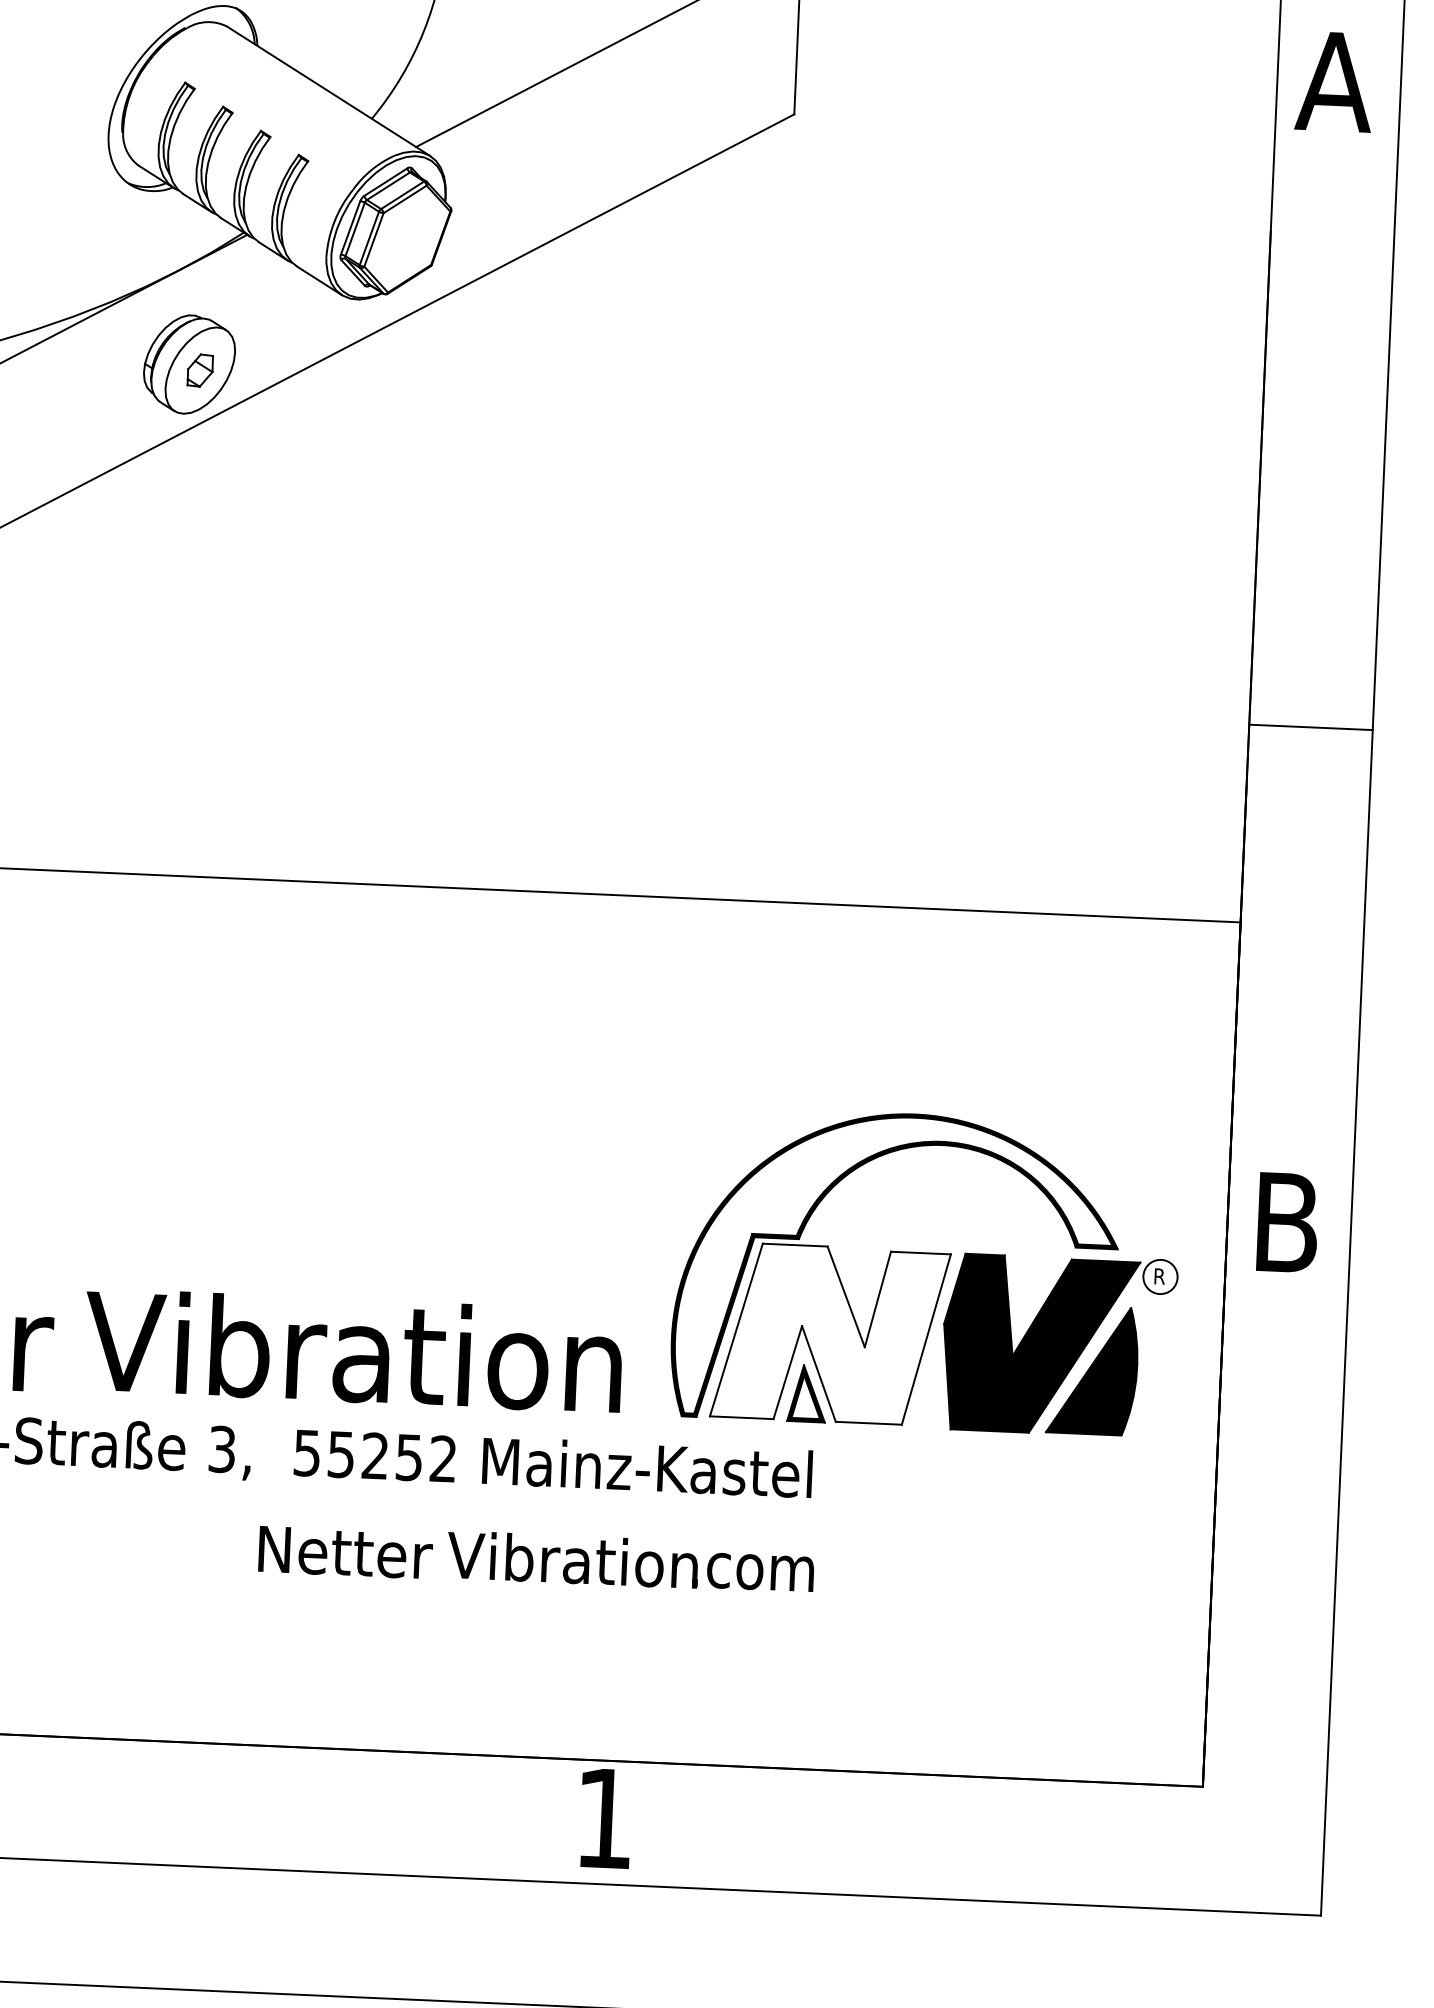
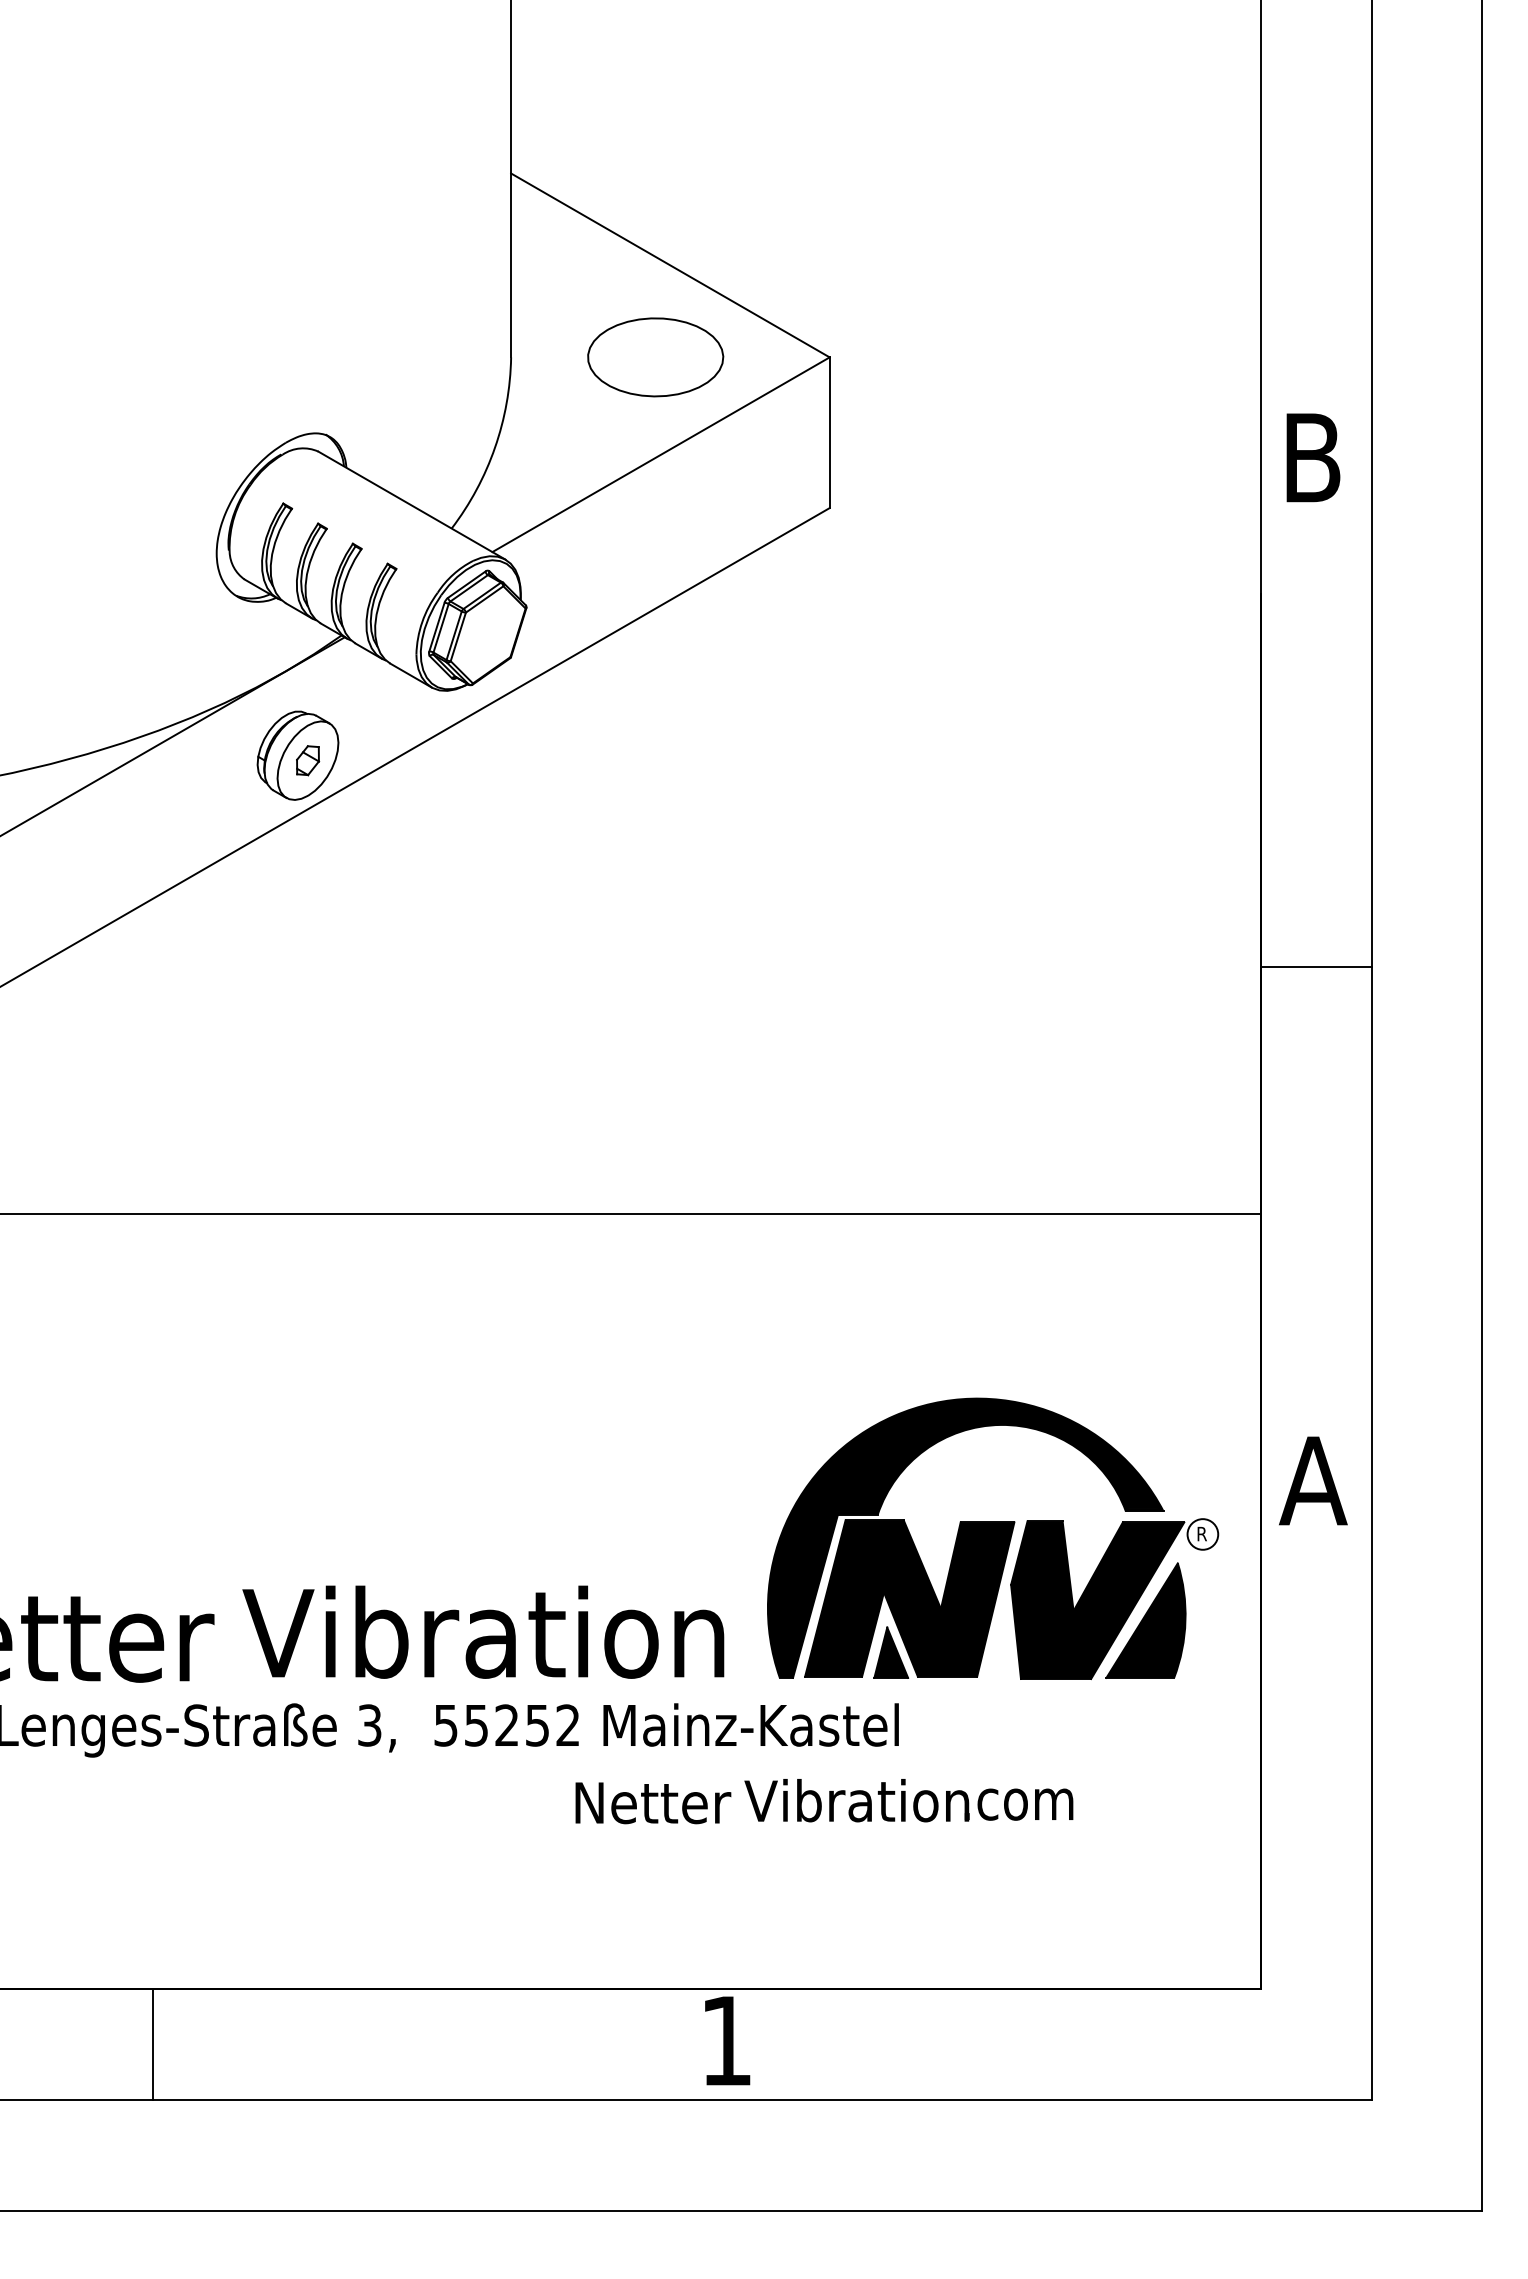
text: (1334, 81) -> (1311, 457), A -> B
line: (1310, 727) -> (1315, 966), moved
text: (1286, 1222) -> (1313, 1480), B -> A
fill: (894, 1269) -> (964, 1538), added
fill: (830, 1334) -> (909, 1598), added
fill: (806, 1396) -> (890, 1655), added
text: (536, 1559) -> (824, 1801), moved

